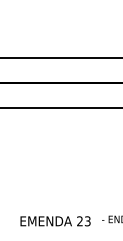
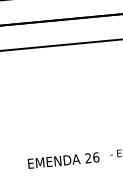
text: (87, 221) -> (95, 157), 23 -> 26

